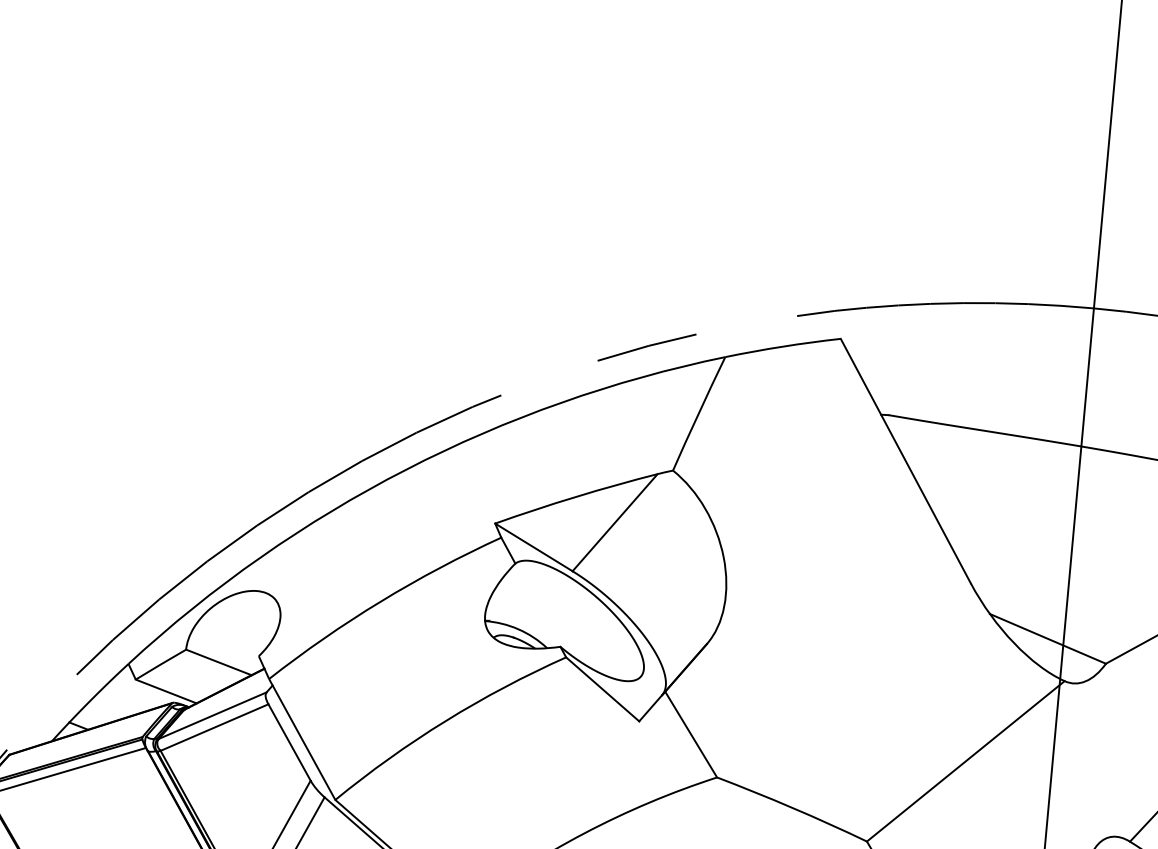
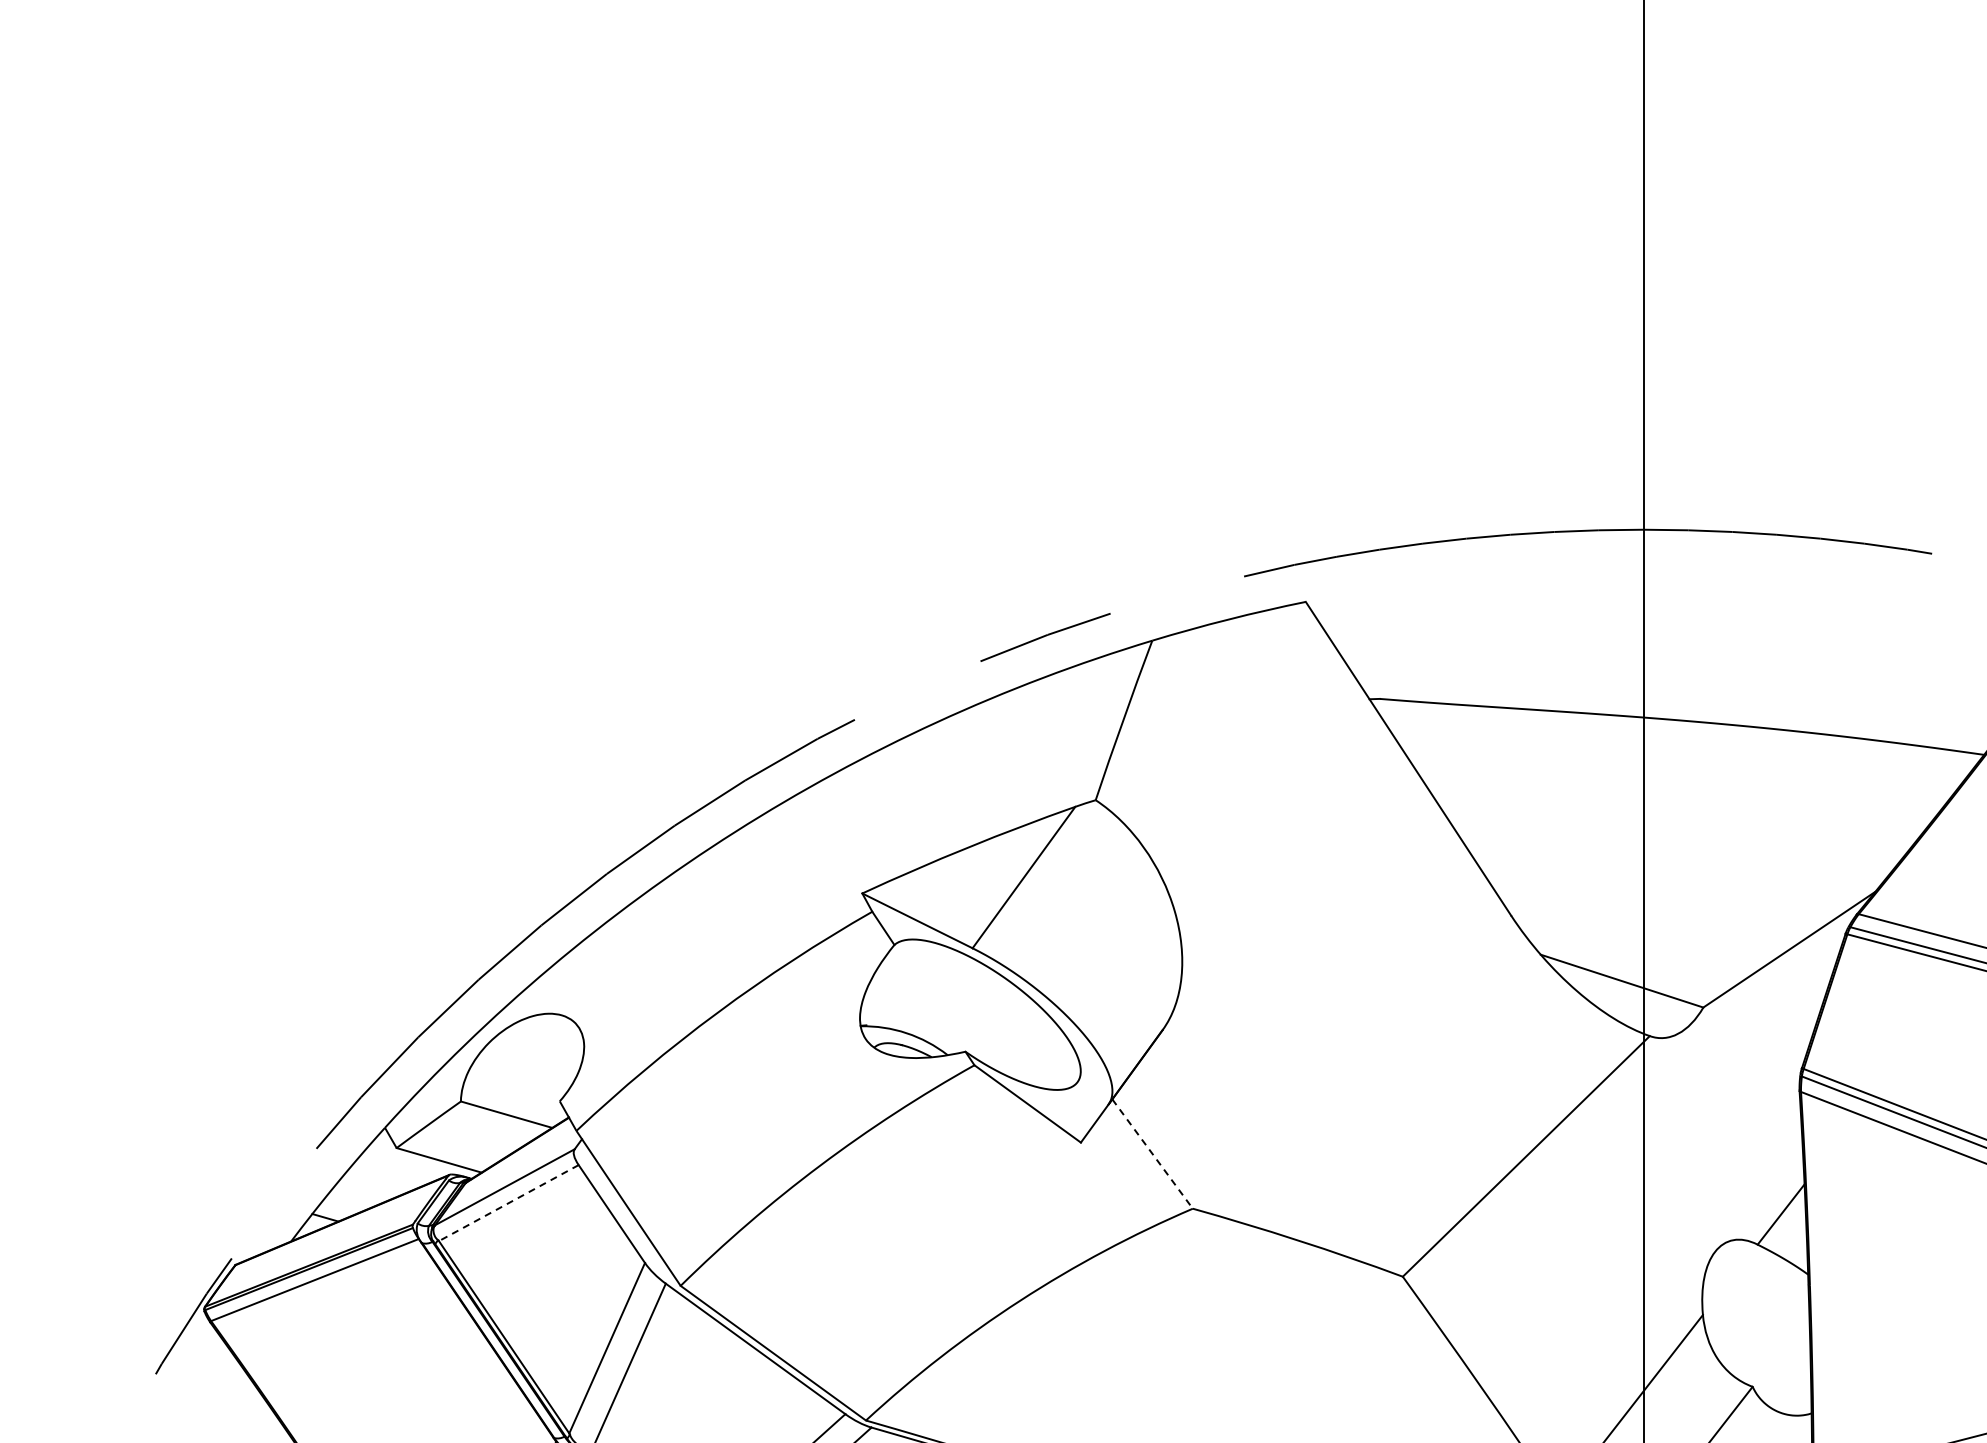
line: (214, 727) -> (508, 1203), solid -> dashed
line: (691, 734) -> (1152, 1154), solid -> dashed

